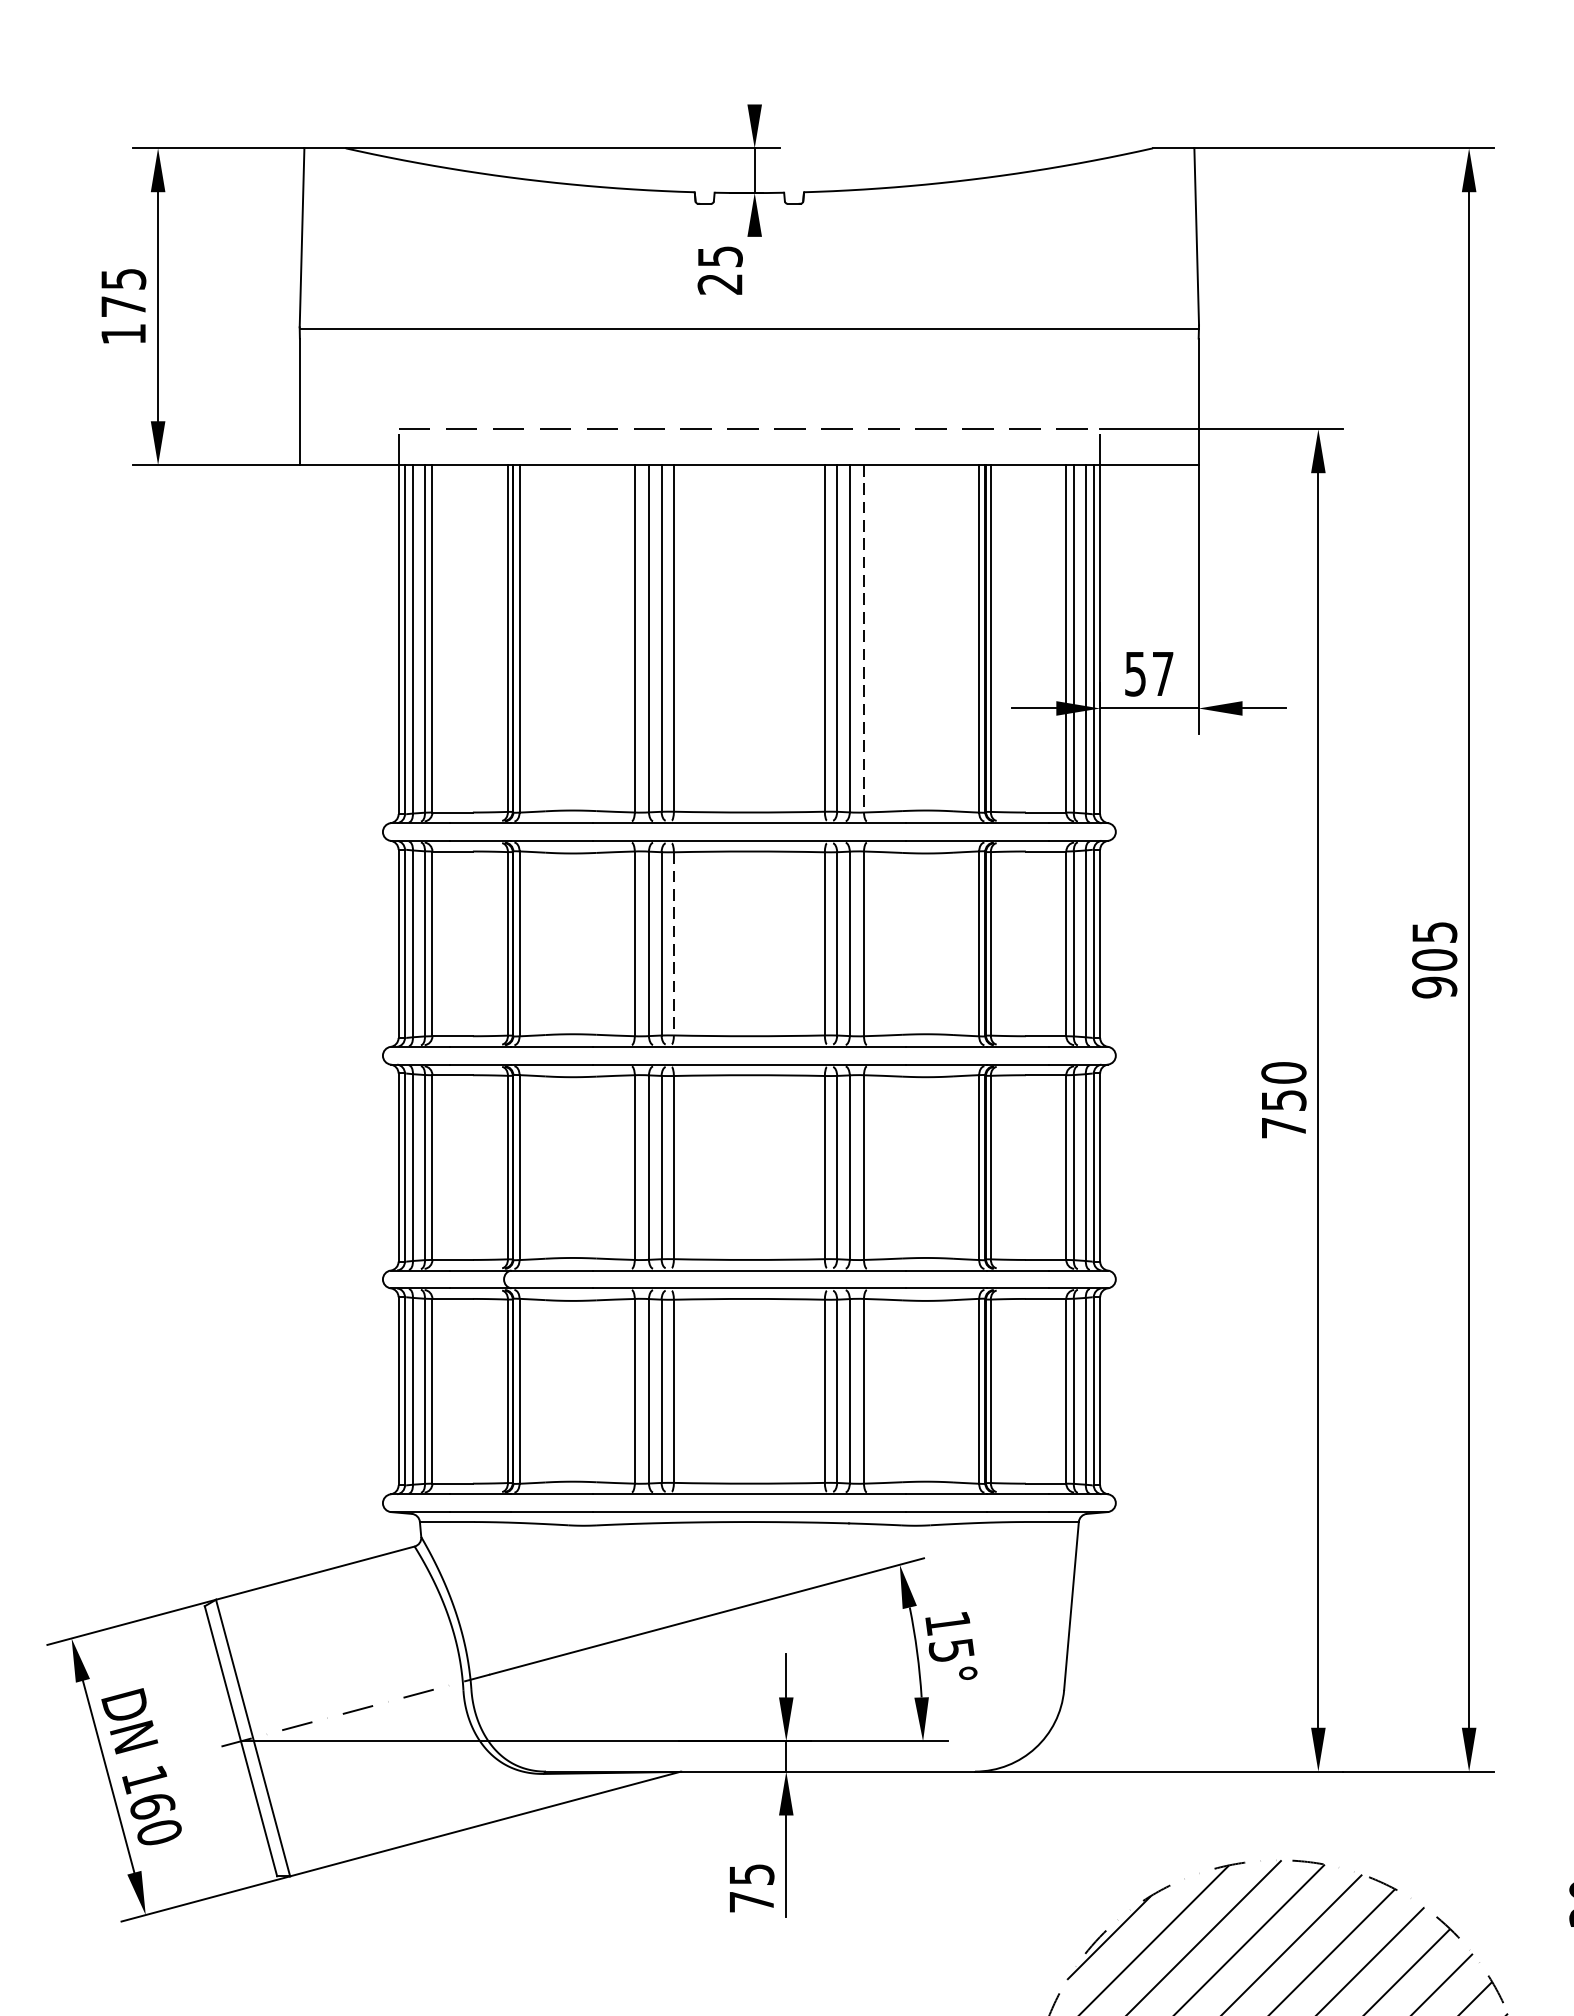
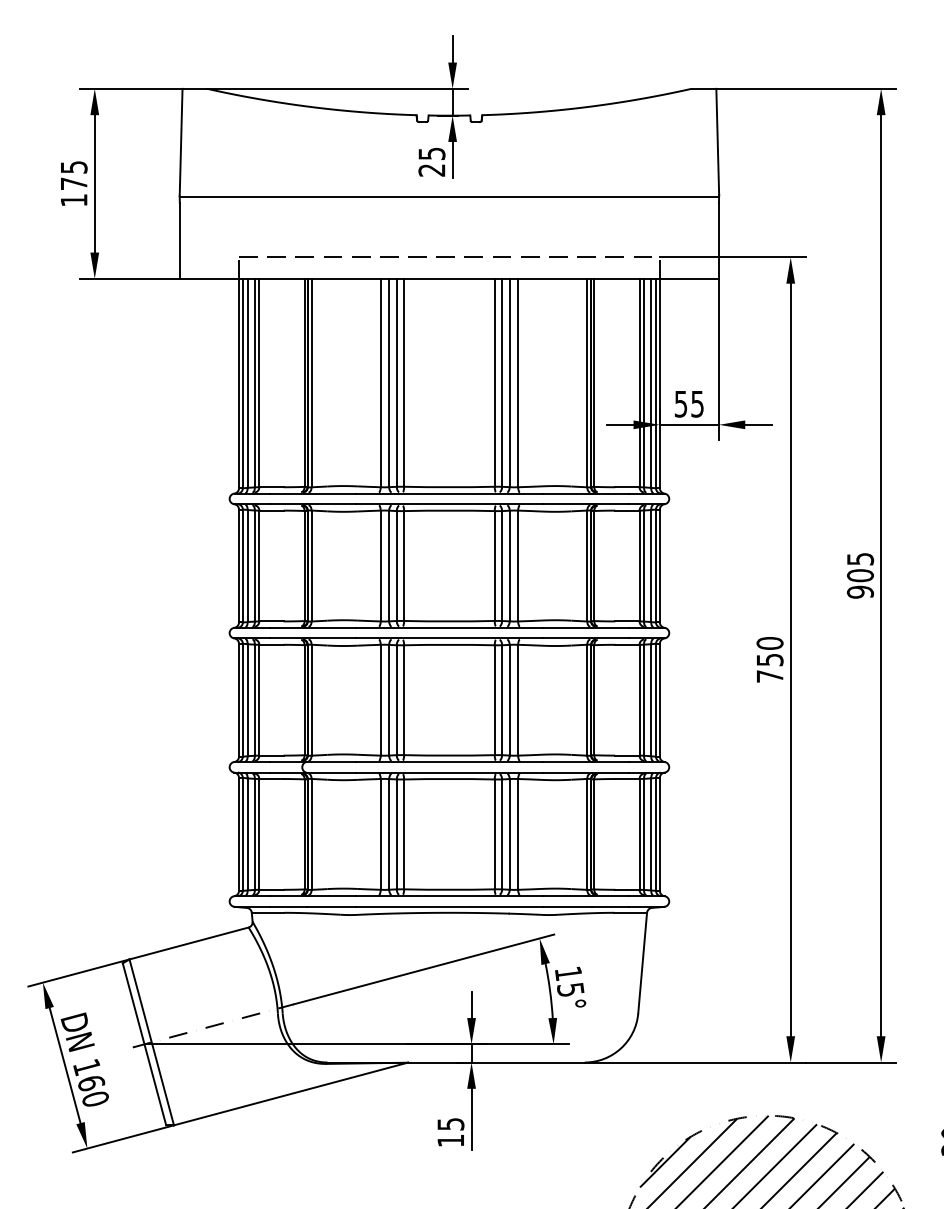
line: (754, 82) -> (452, 49), added
line: (754, 266) -> (452, 159), added
line: (864, 639) -> (518, 383), dashed -> solid
text: (1162, 674) -> (697, 404), 57 -> 55
line: (674, 944) -> (404, 566), dashed -> solid
text: (751, 1901) -> (450, 1140), 75 -> 15

